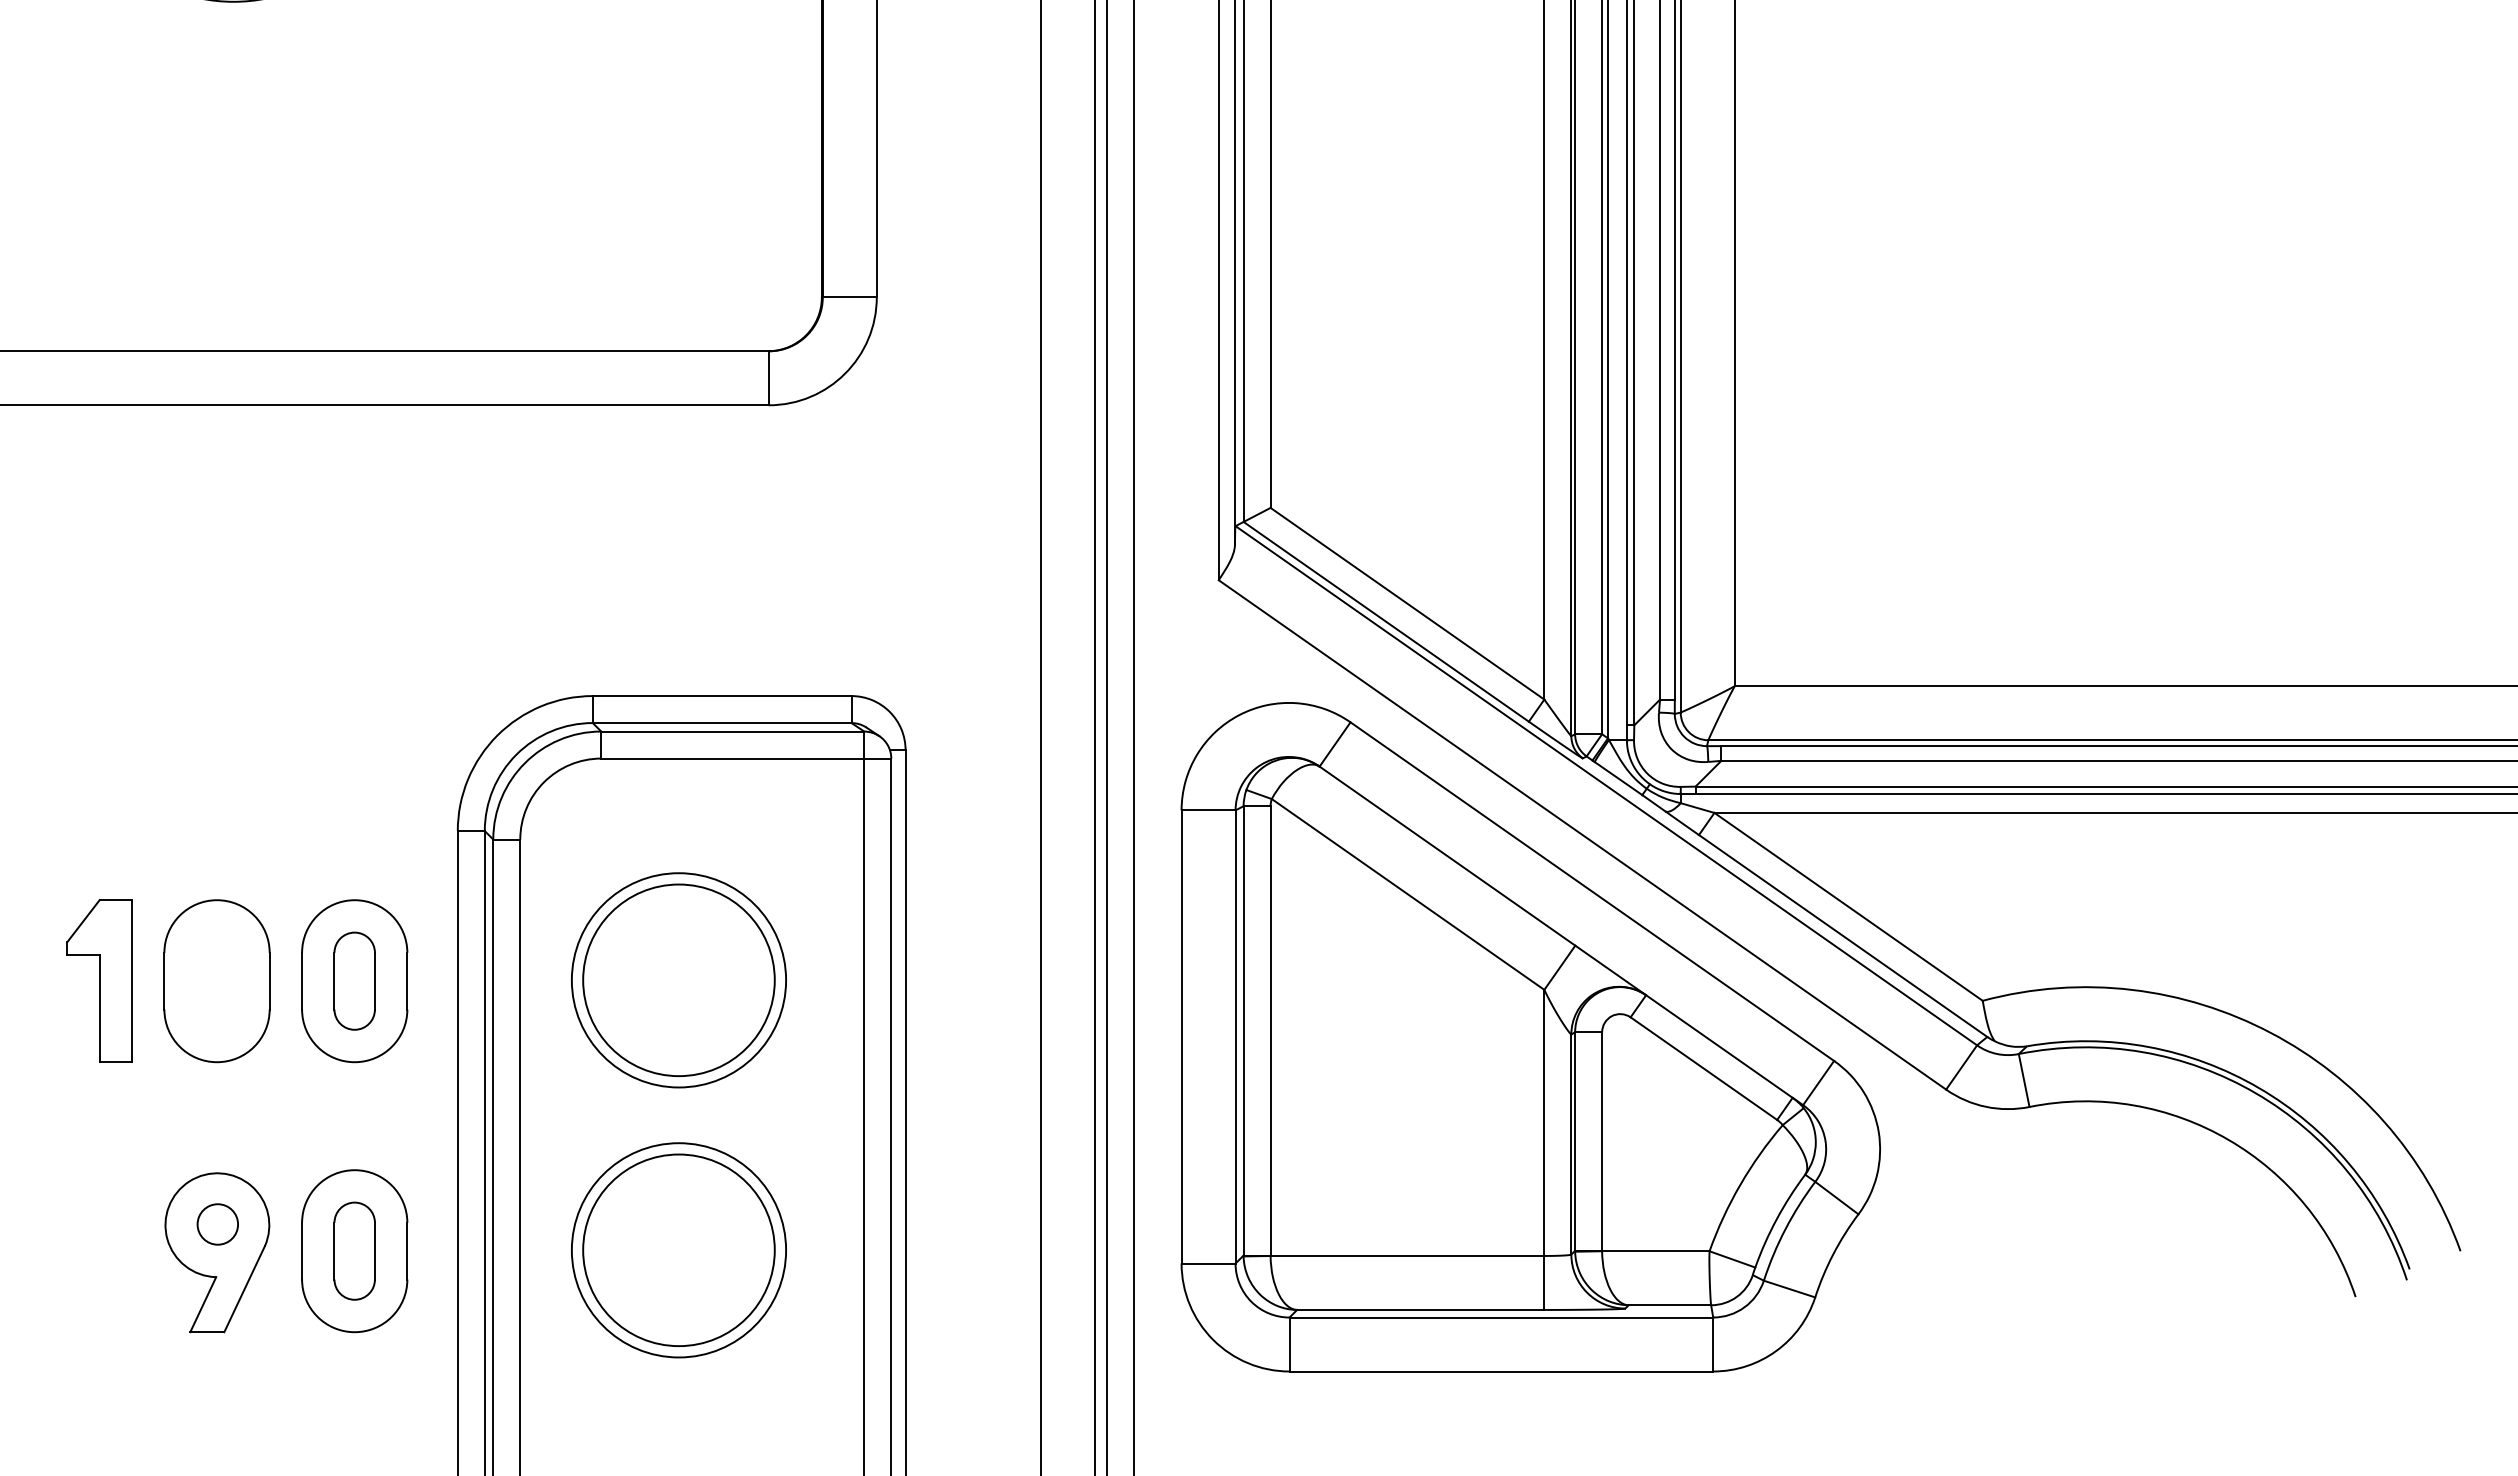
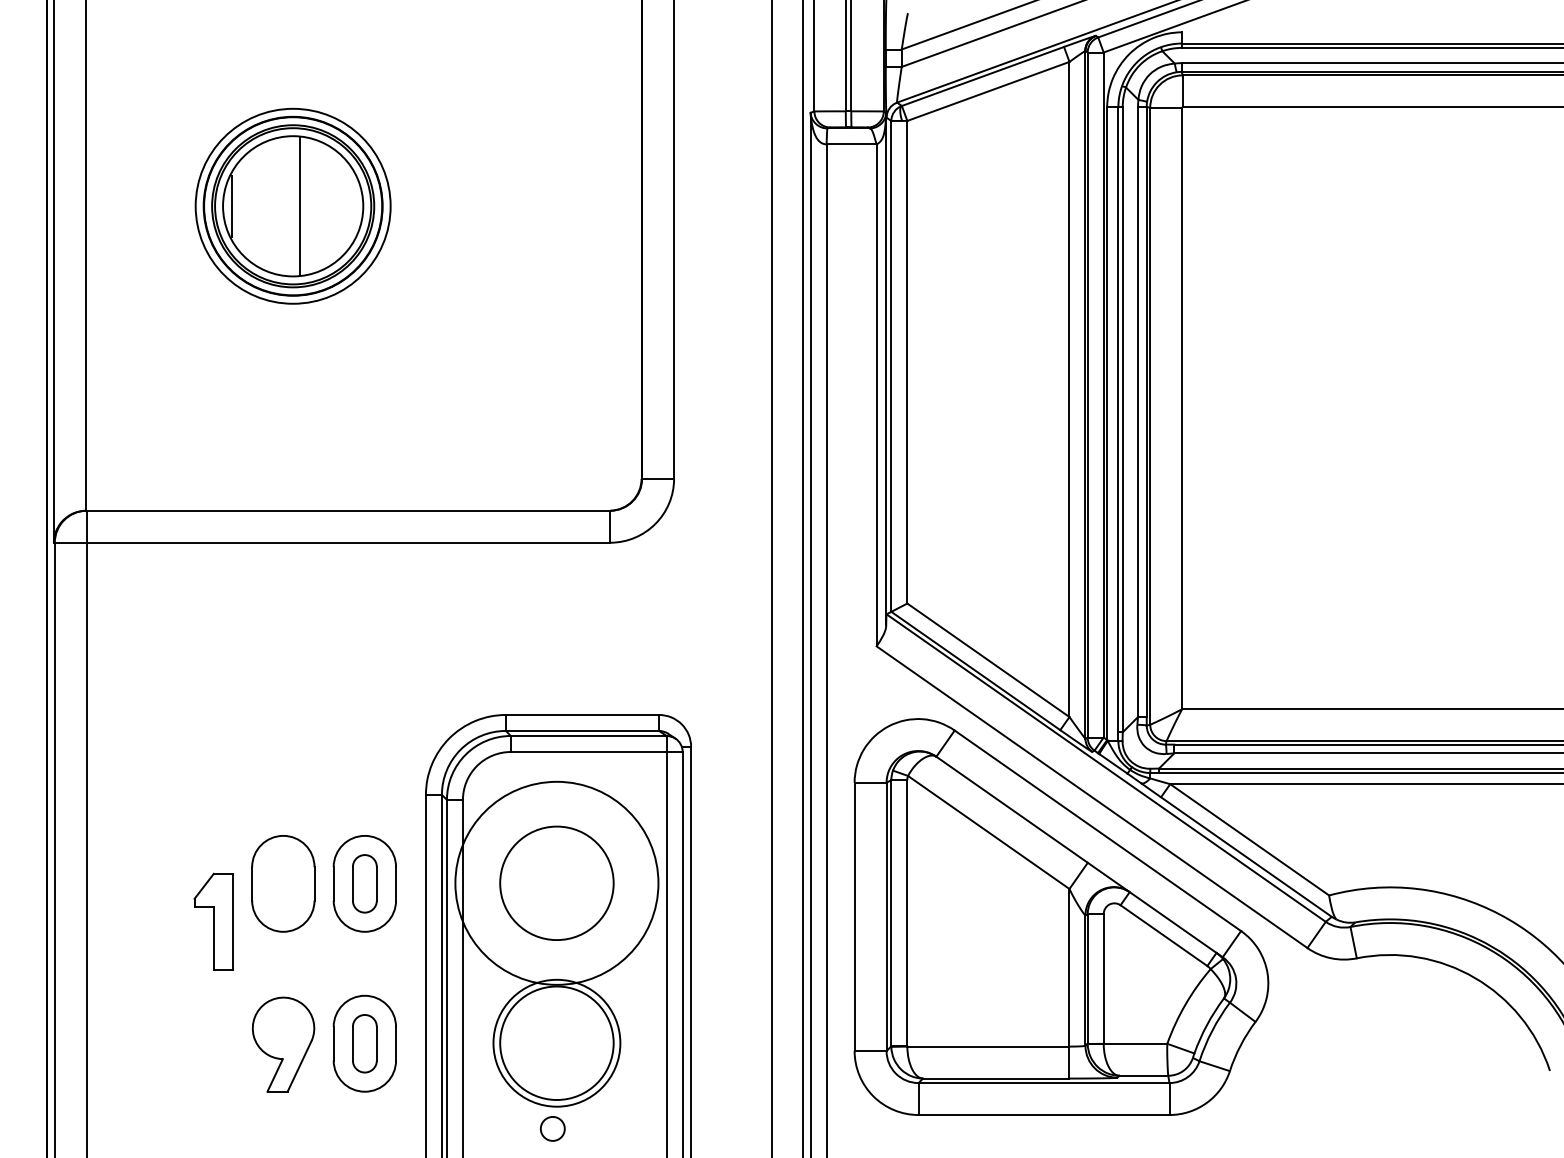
circle: (678, 978) -> (556, 882), size x1.6
part: (99, 980) -> (213, 921), moved
circle: (217, 1223) -> (552, 1128), moved

